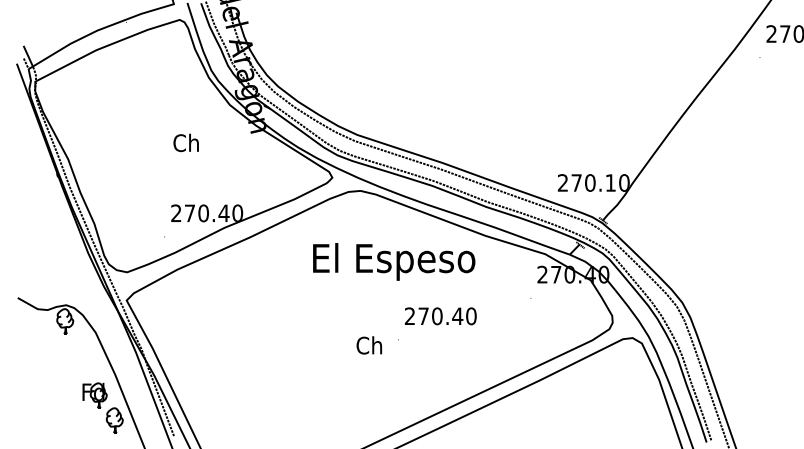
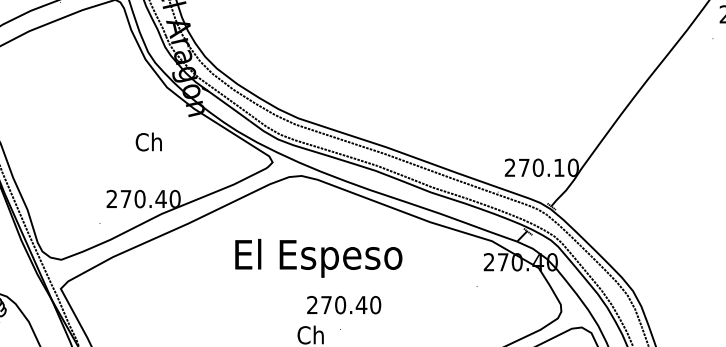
text: (185, 142) -> (148, 141), moved
text: (394, 261) -> (319, 257), moved
text: (440, 316) -> (343, 305), moved

